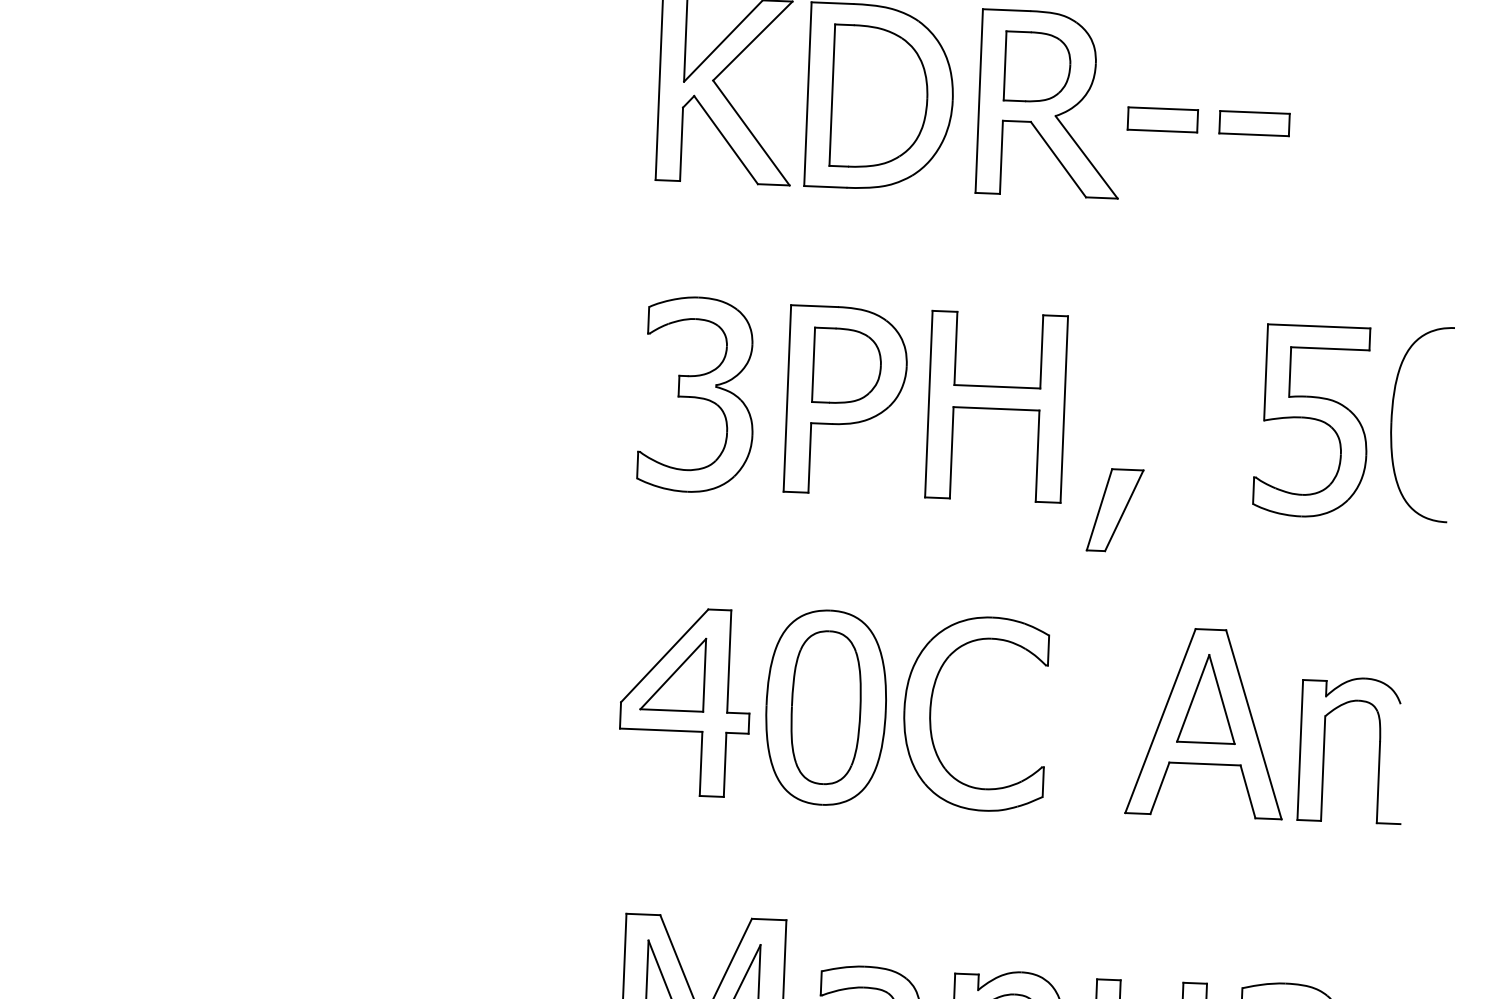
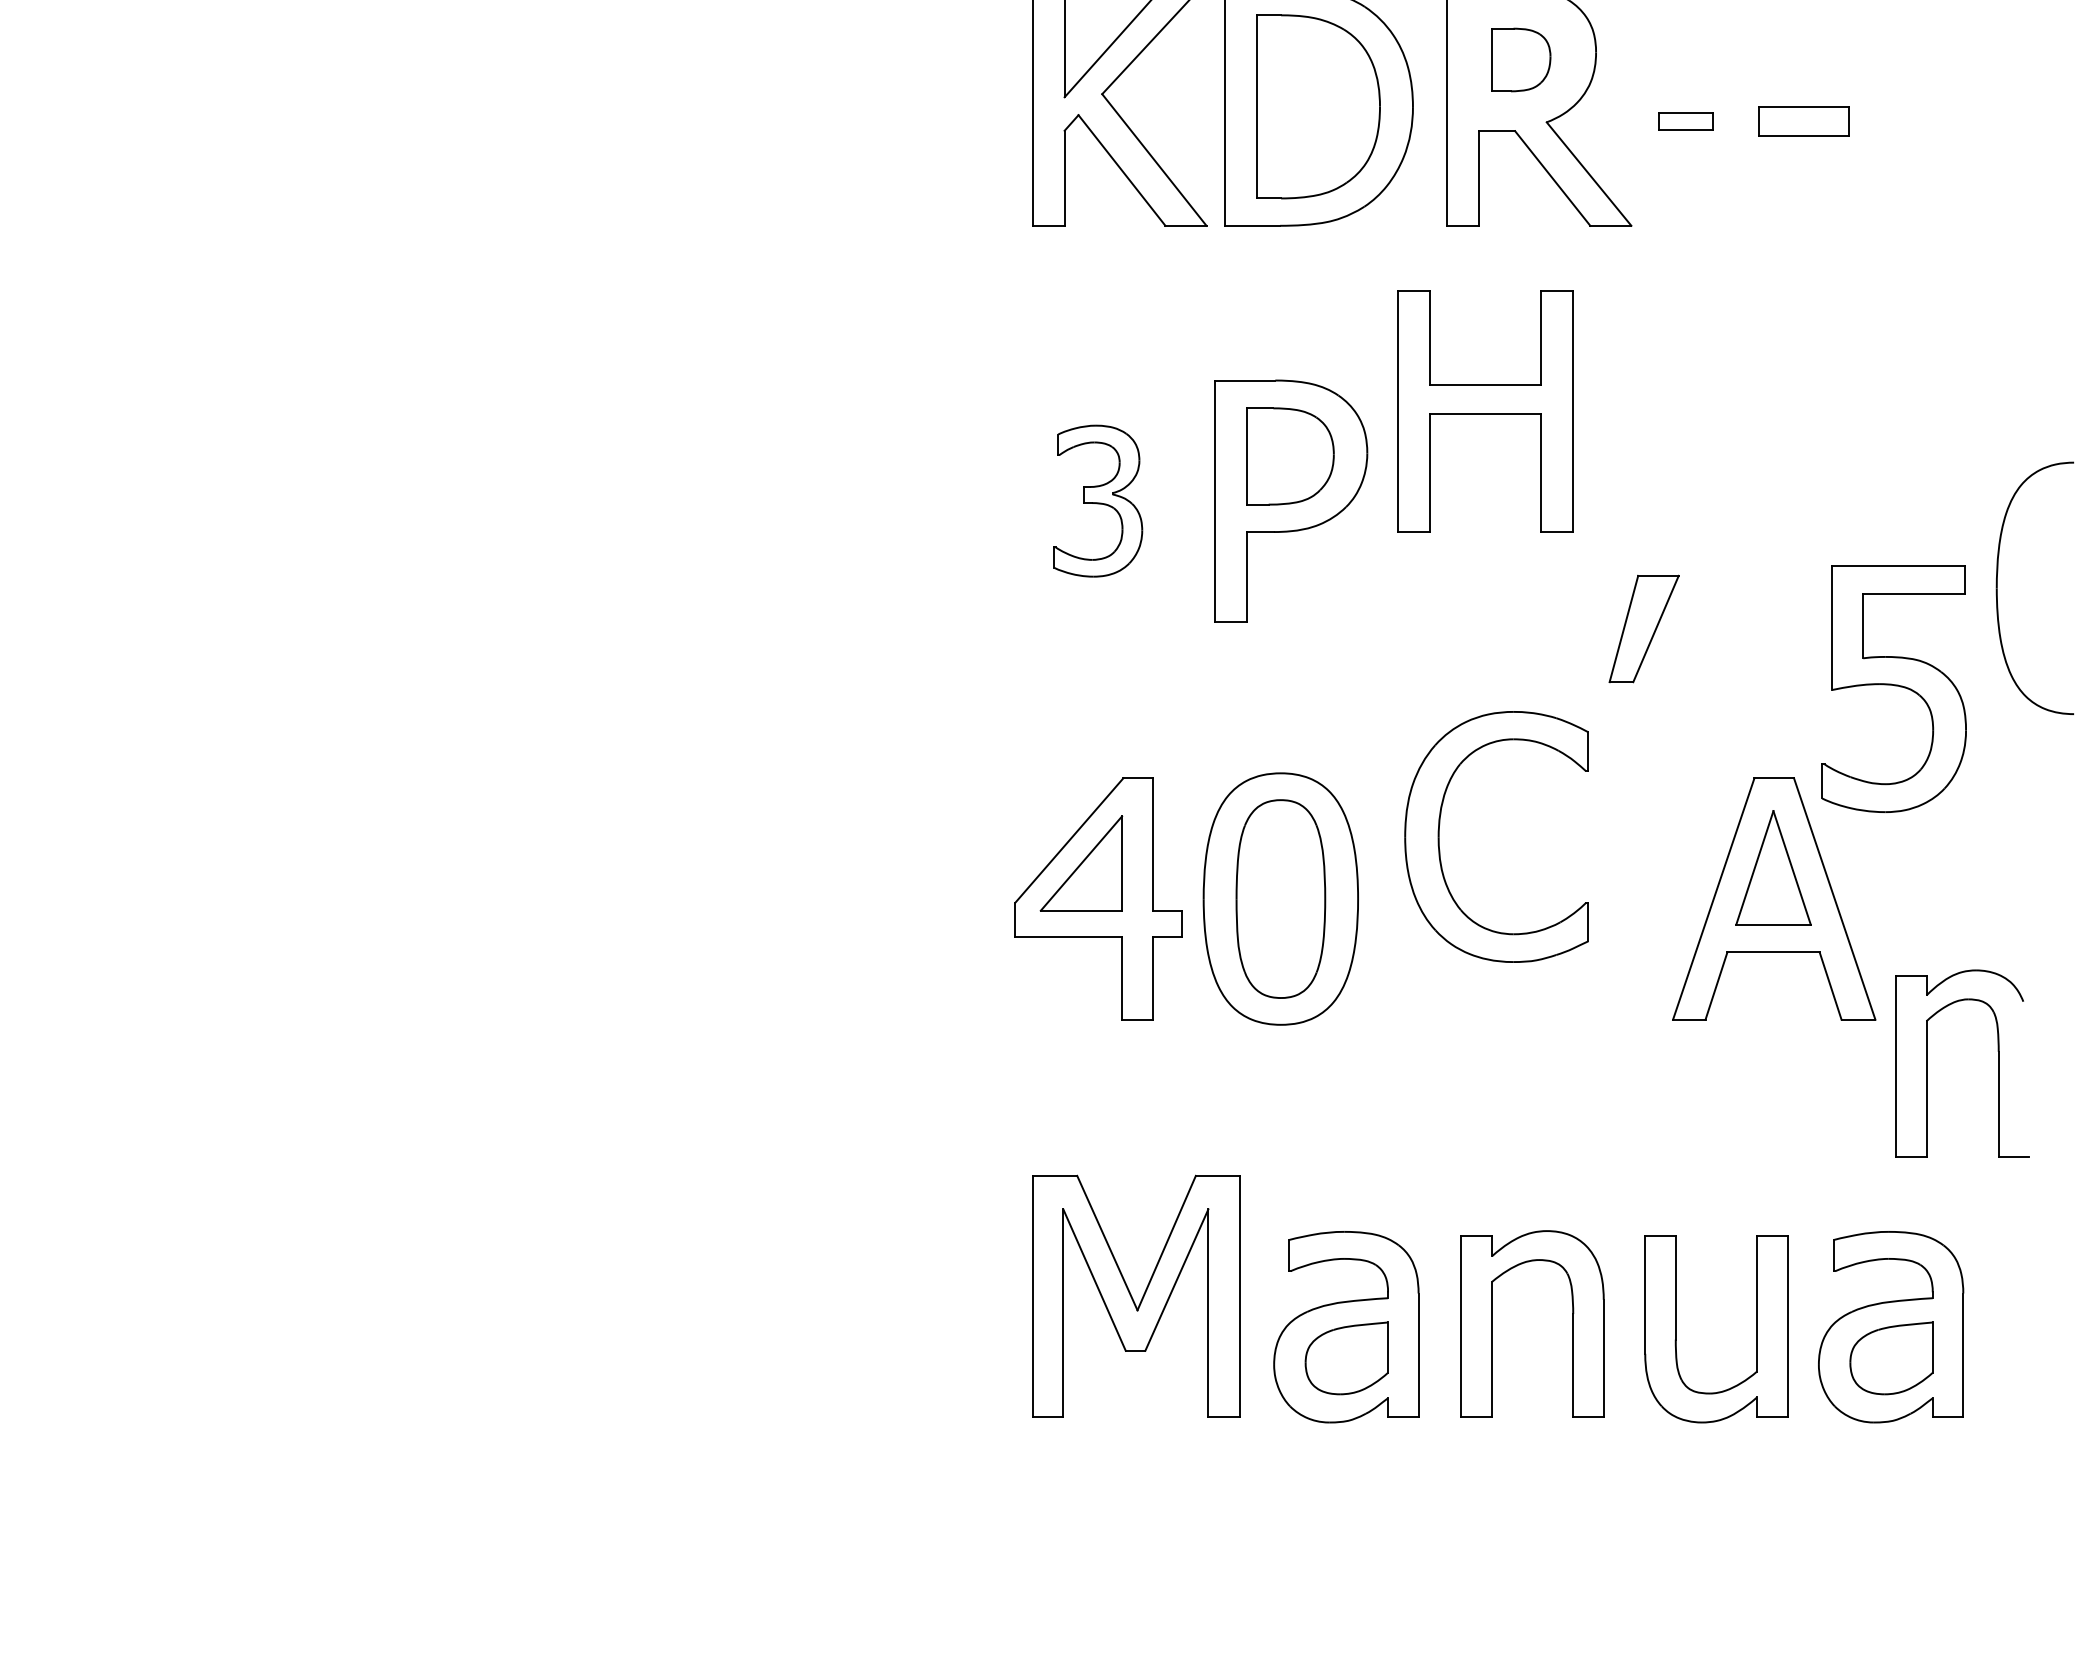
part: (1037, 66) -> (1520, 59), size x0.7
part: (1162, 119) -> (1685, 121), size x0.6
part: (697, 394) -> (1098, 500), size x0.6
part: (996, 407) -> (1485, 411), moved
part: (1311, 421) -> (1893, 688), moved
part: (1391, 422) -> (1997, 587), moved
part: (930, 711) -> (1439, 836), moved
part: (1324, 748) -> (1927, 1063), moved

